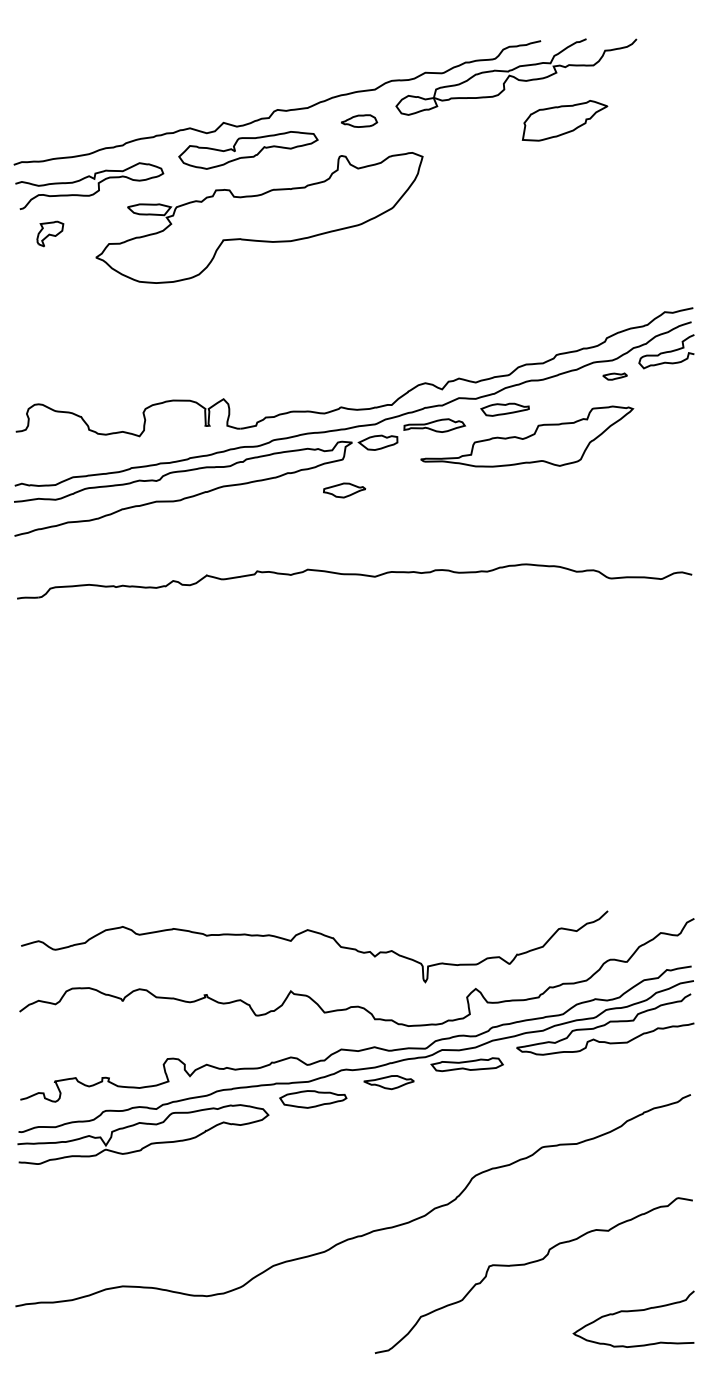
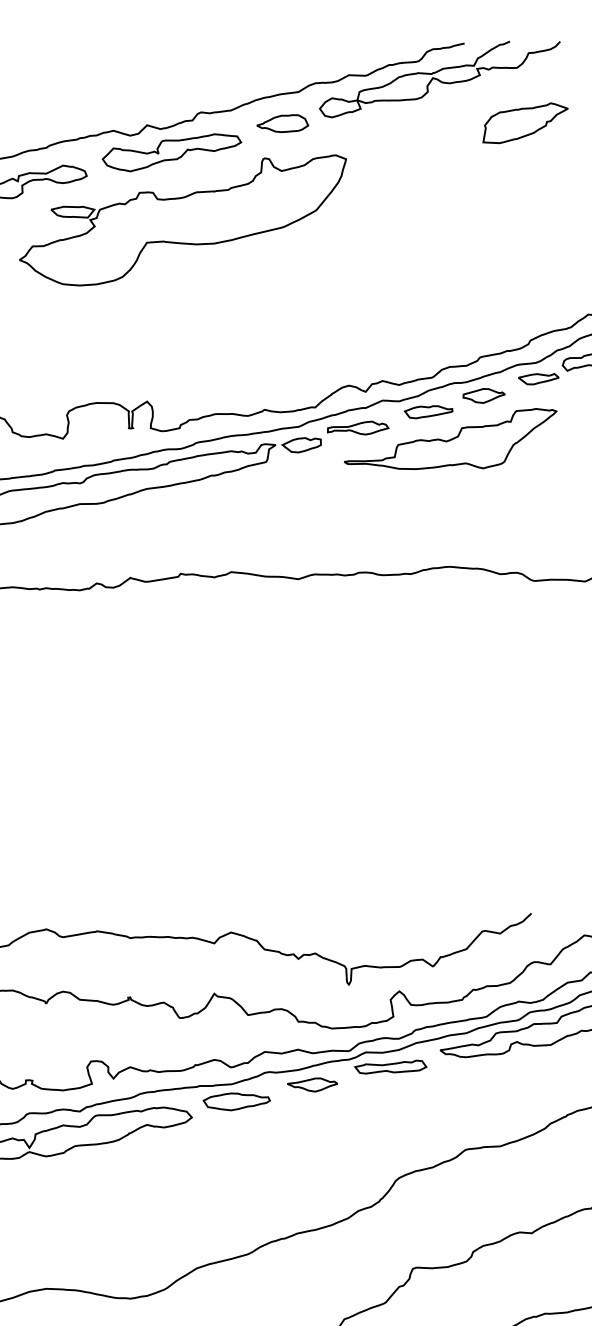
part: (359, 120) -> (283, 122), size x1.43
part: (564, 120) -> (525, 122), moved
part: (614, 376) -> (538, 378), size x1.67
part: (344, 490) -> (484, 395), moved

